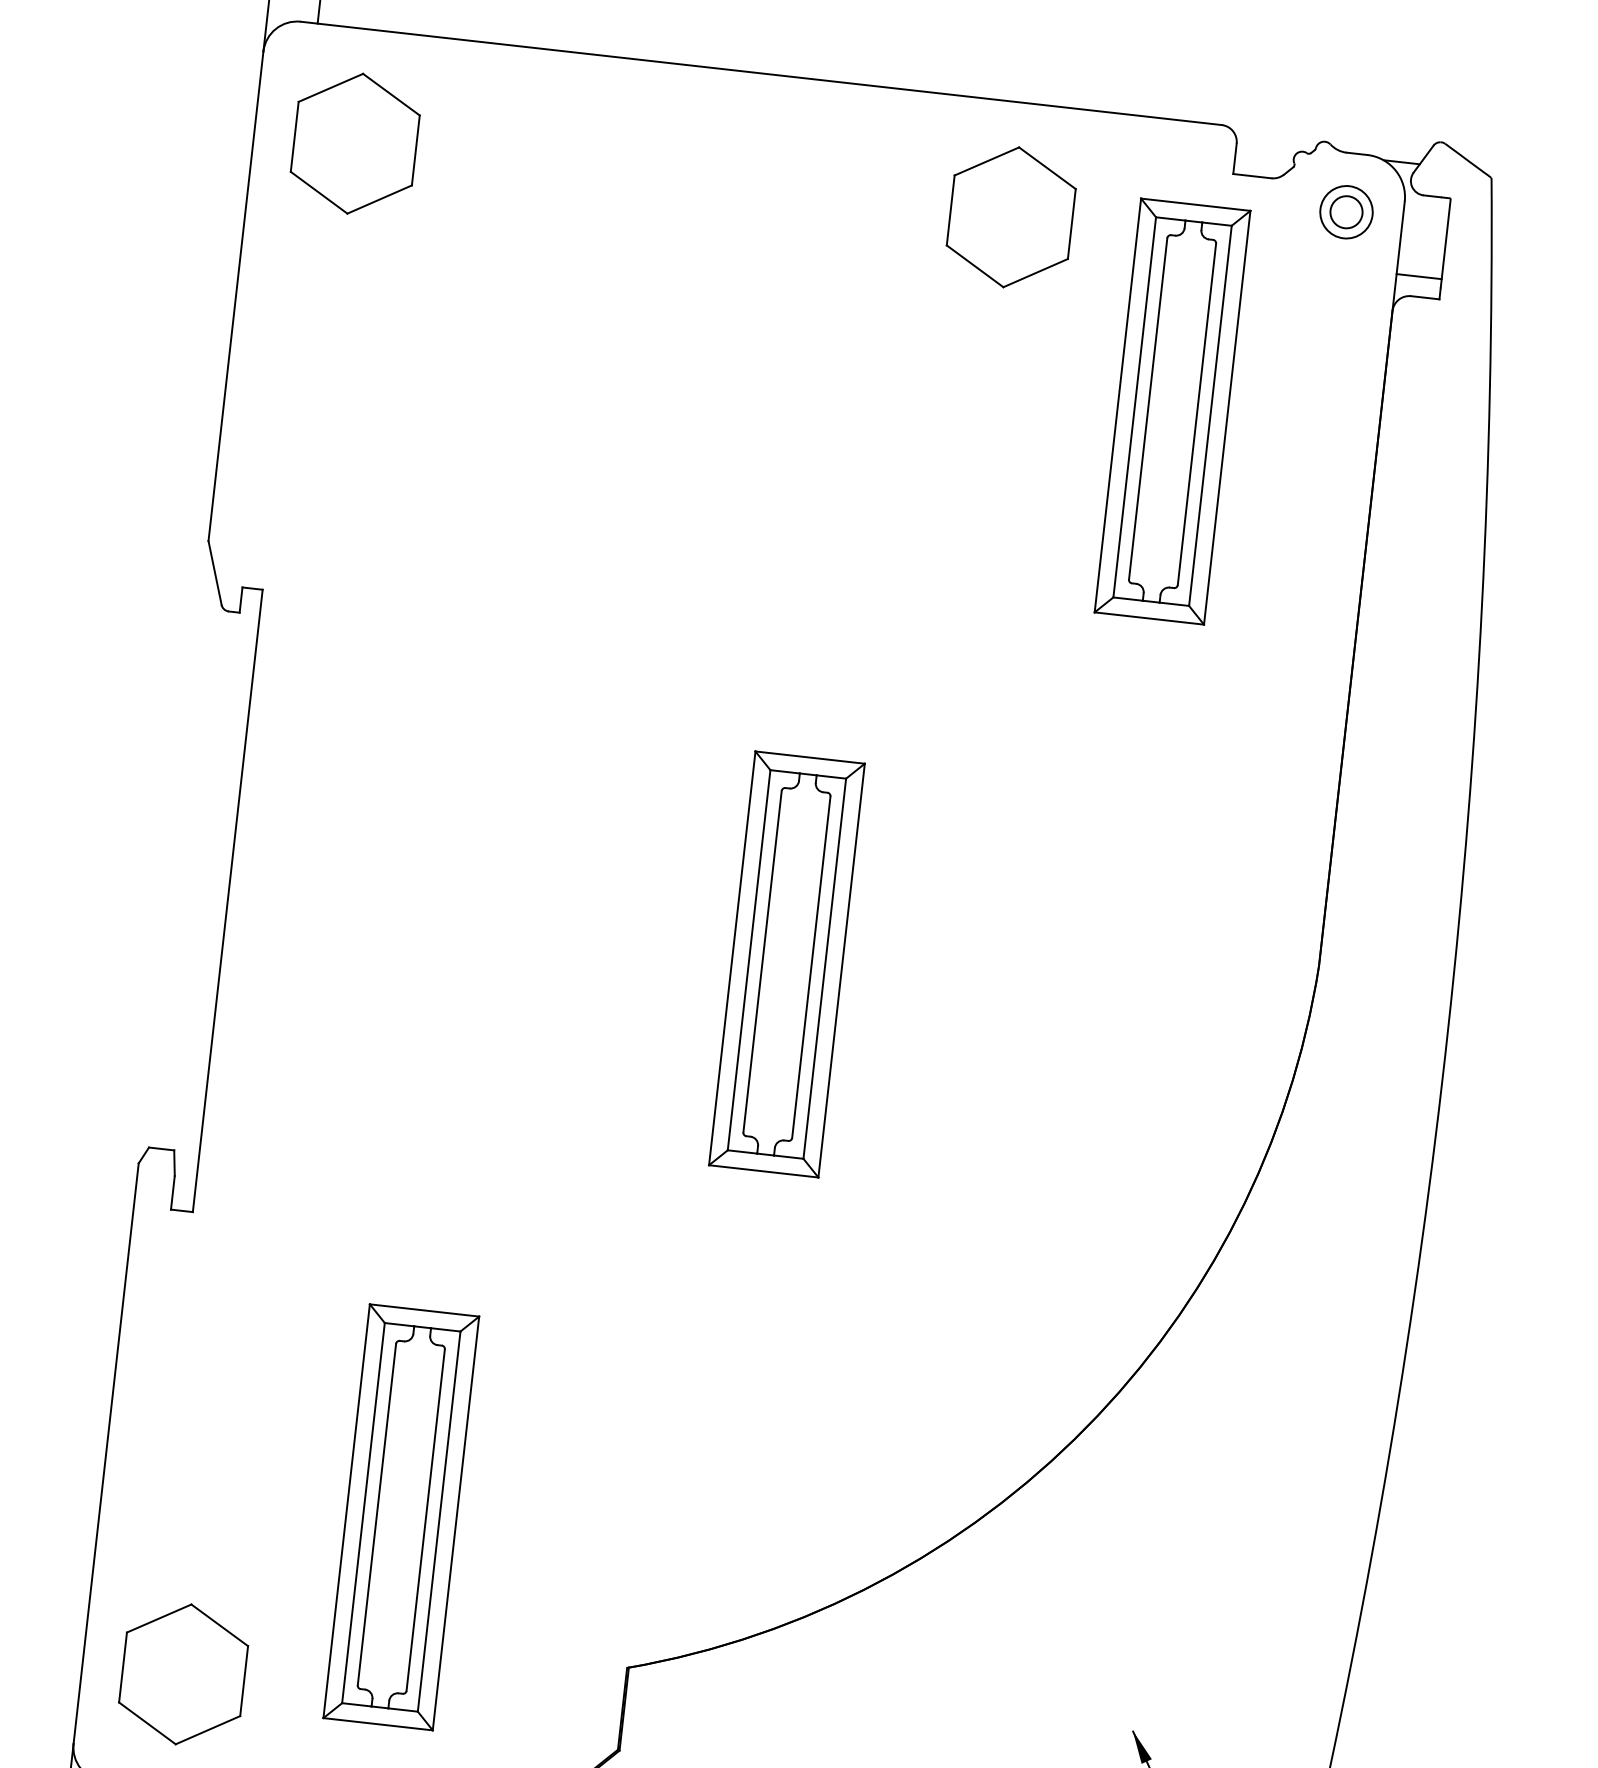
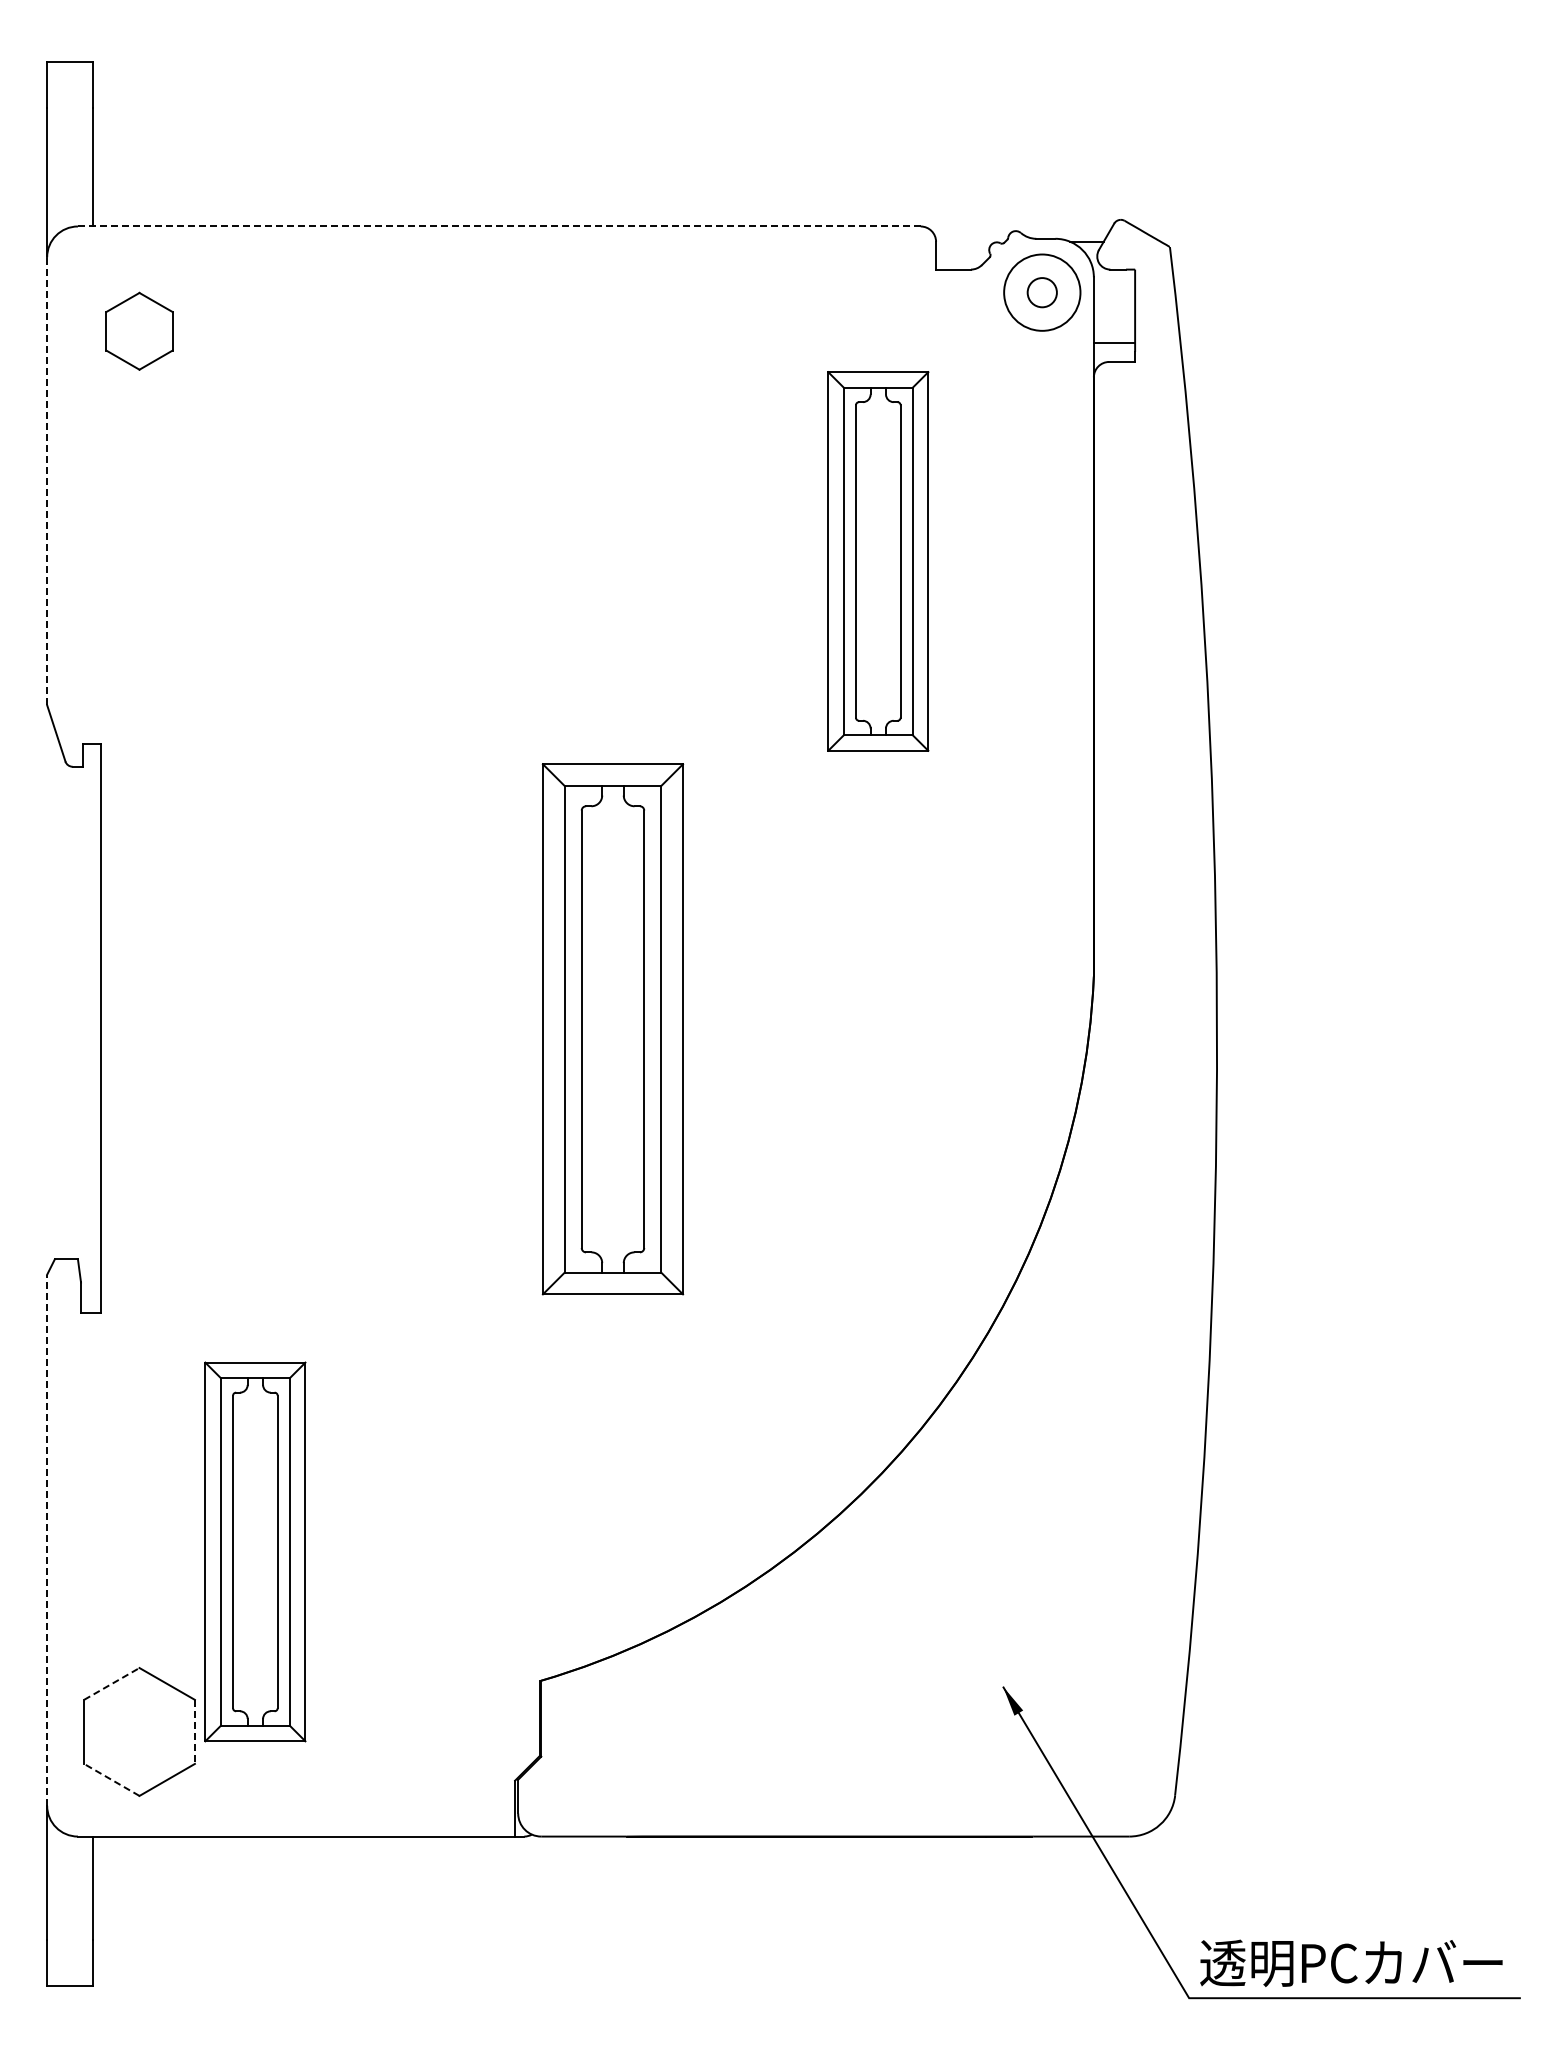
line: (761, 73) -> (499, 226), solid -> dashed
part: (355, 144) -> (139, 331), size x0.6
circle: (1346, 212) -> (1042, 292), size x1.6
part: (1010, 217) -> (739, 331), removed
line: (236, 296) -> (47, 481), solid -> dashed
part: (1172, 411) -> (878, 561), moved
part: (786, 963) -> (612, 1028), size x1.4
line: (106, 1453) -> (47, 1540), solid -> dashed
part: (401, 1516) -> (255, 1551), moved
line: (158, 1617) -> (111, 1683), solid -> dashed
line: (243, 1681) -> (194, 1732), solid -> dashed
line: (147, 1722) -> (111, 1779), solid -> dashed

